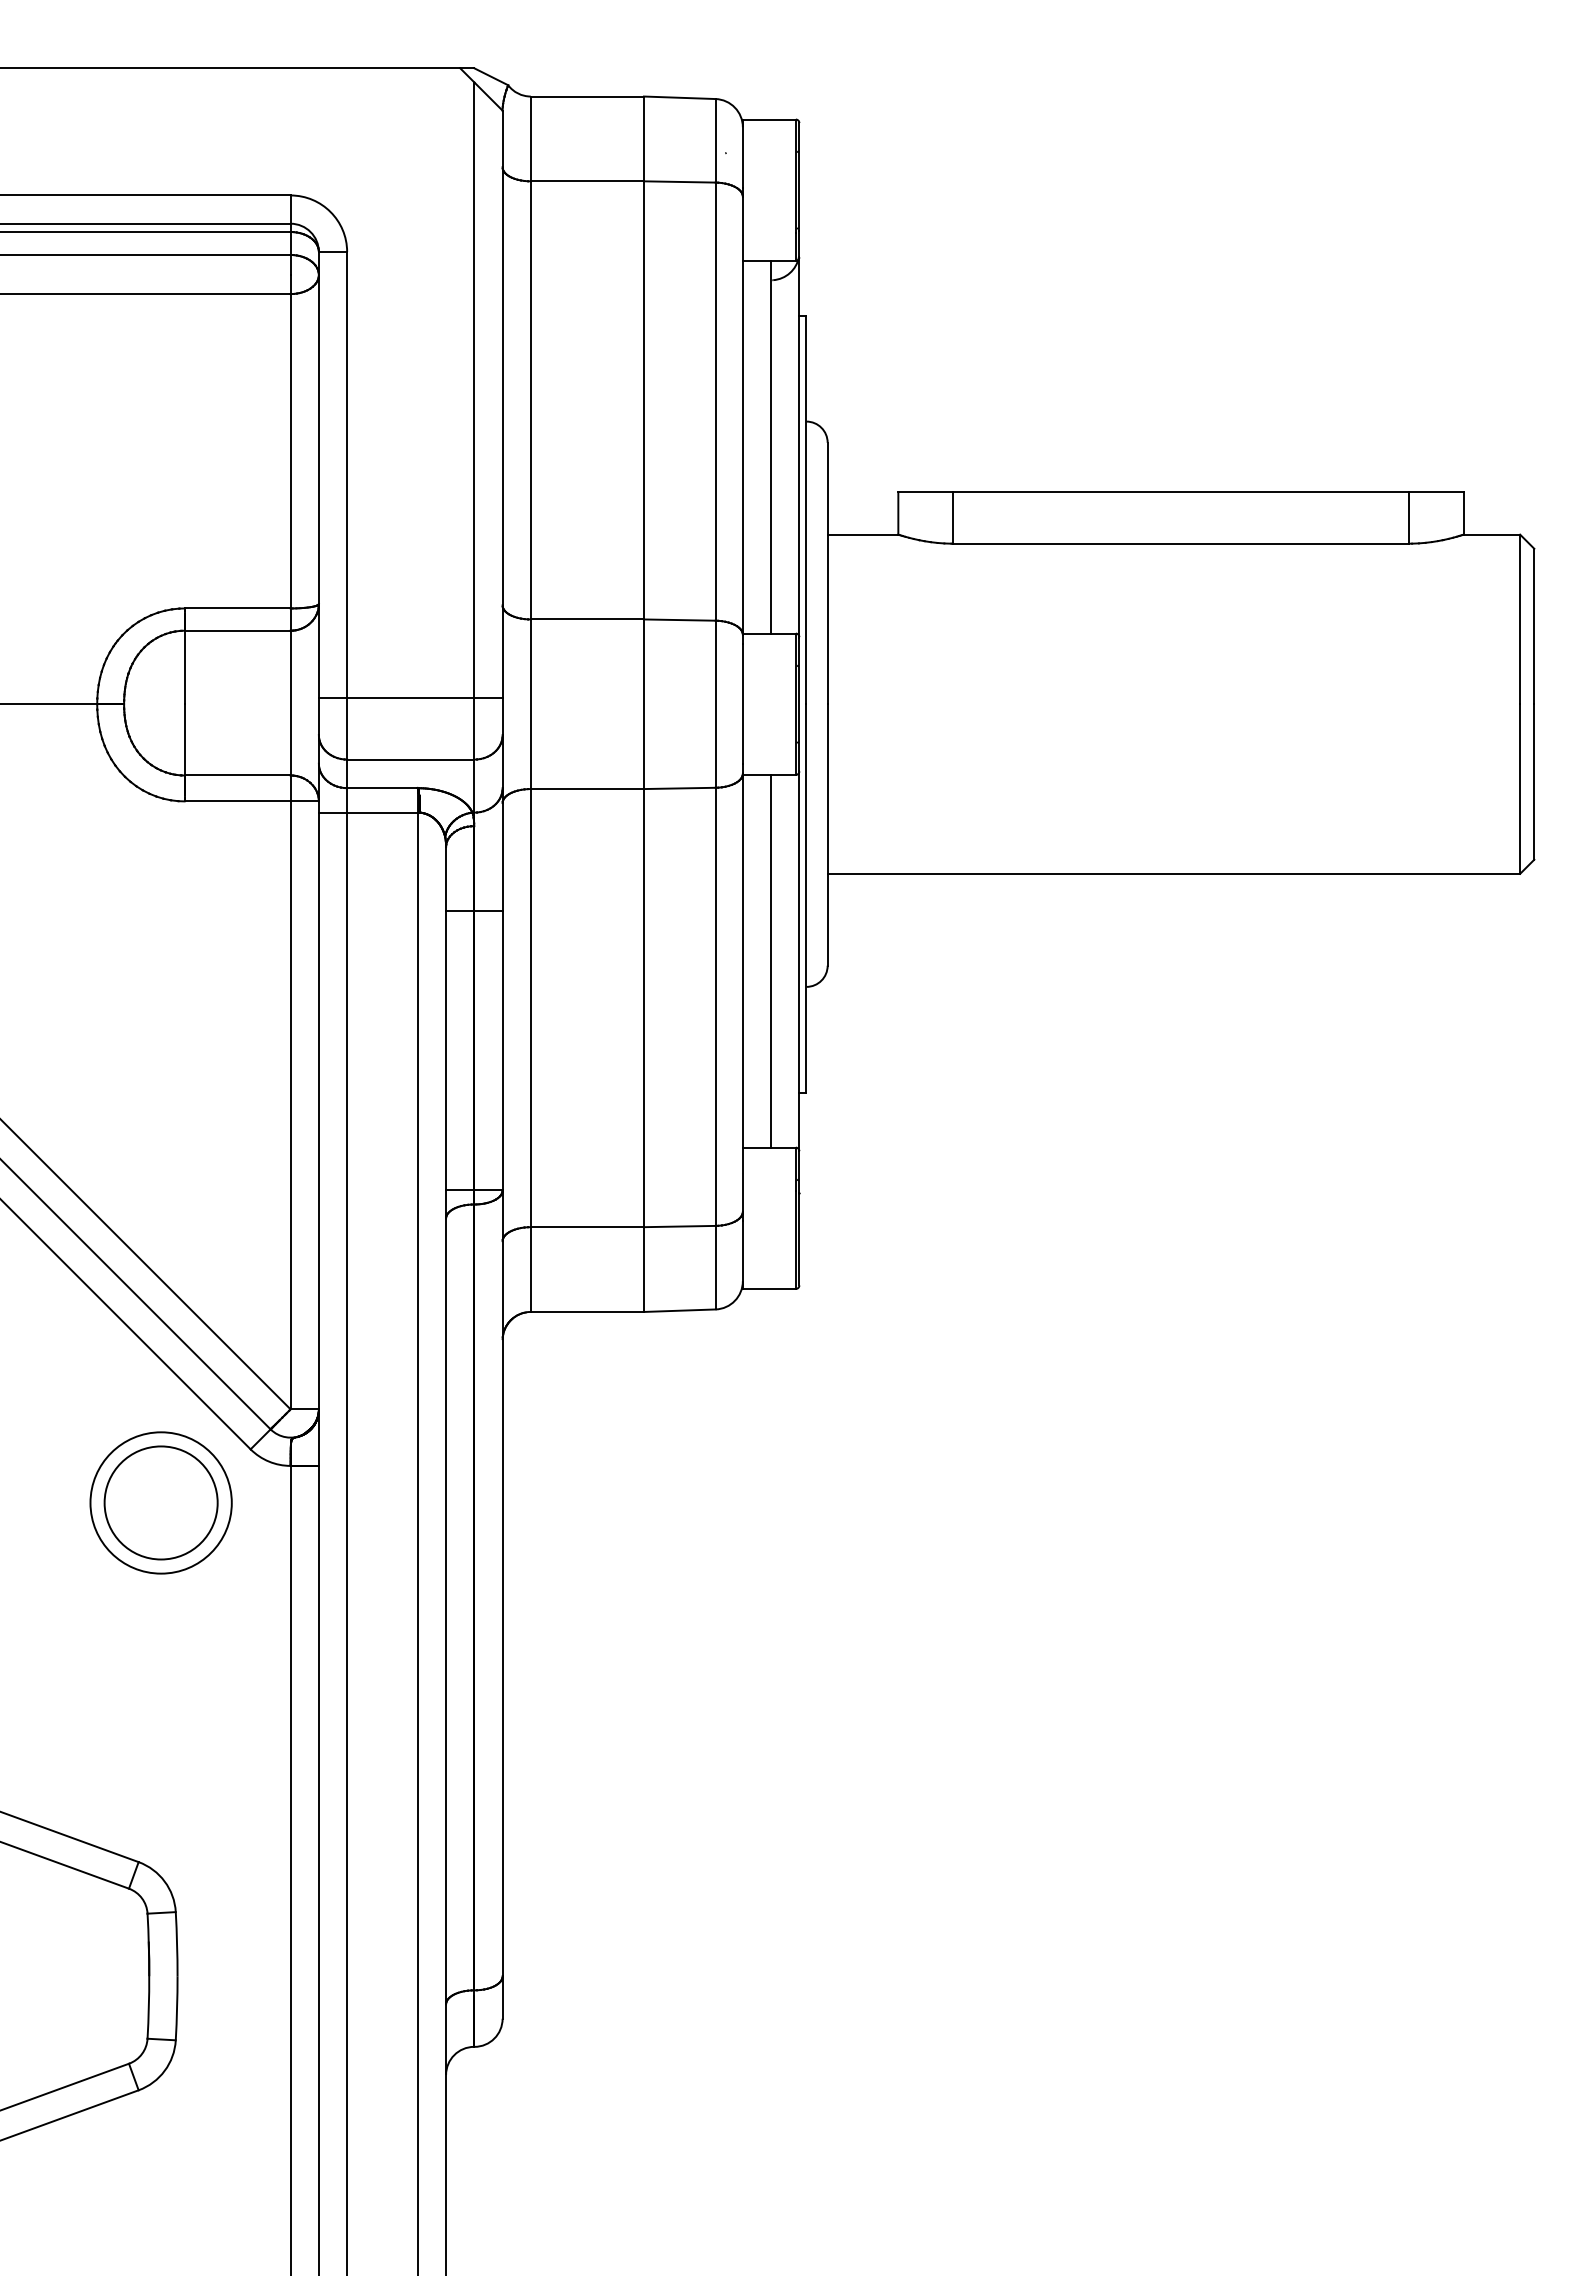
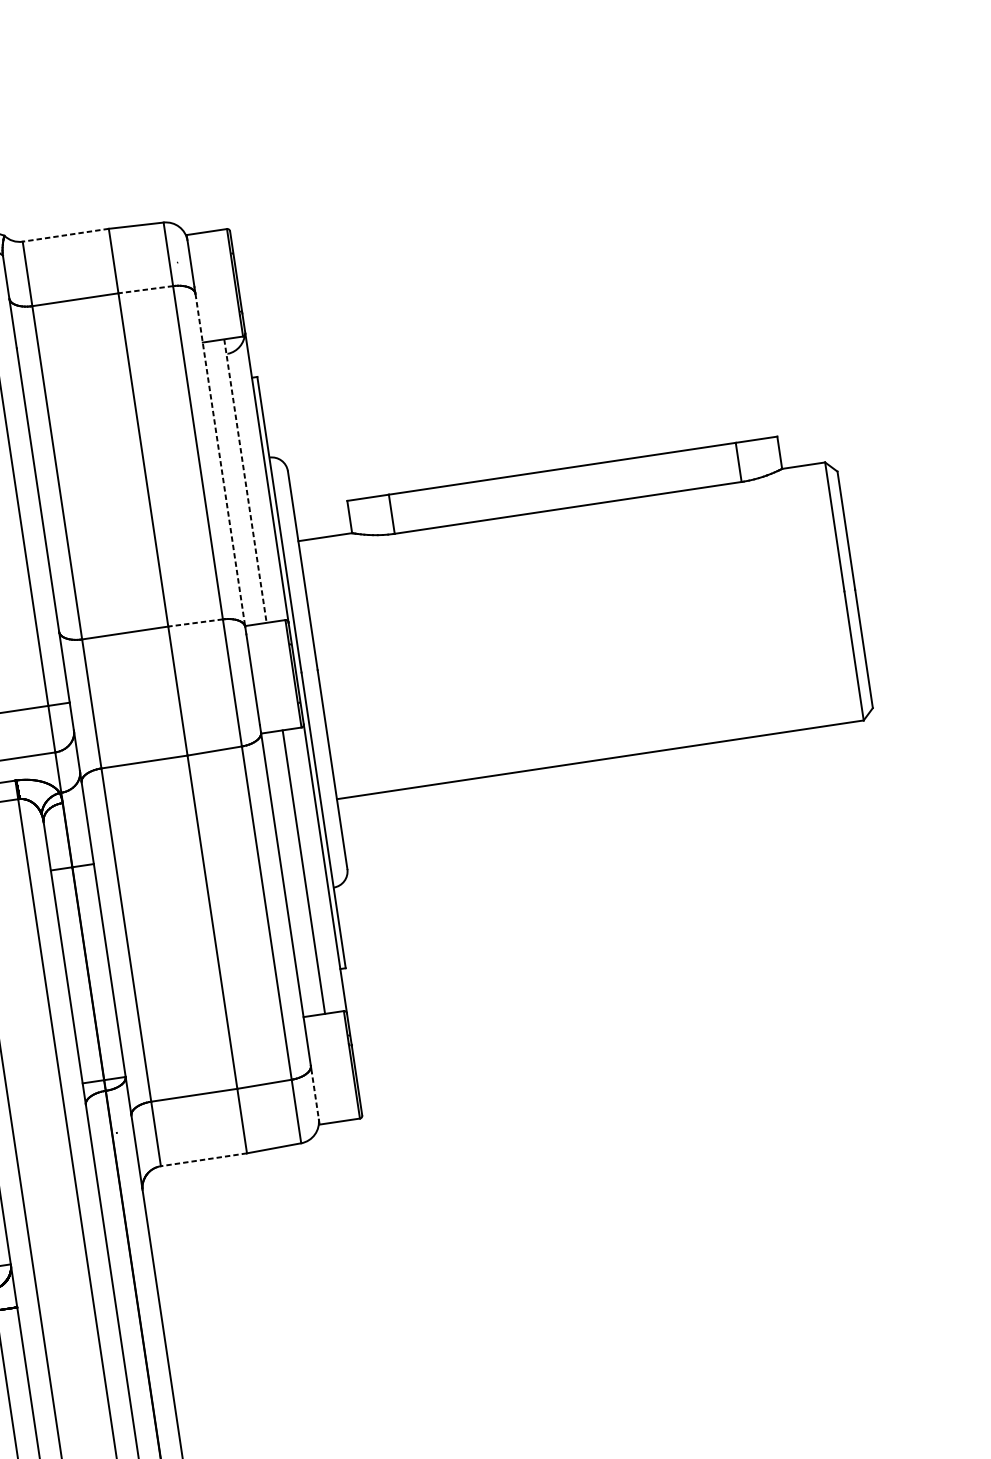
line: (587, 96) -> (65, 235), solid -> dashed
line: (679, 181) -> (145, 289), solid -> dashed
line: (742, 416) -> (220, 460), solid -> dashed
line: (771, 447) -> (245, 481), solid -> dashed
line: (679, 620) -> (195, 623), solid -> dashed
line: (742, 1254) -> (315, 1098), solid -> dashed
line: (587, 1311) -> (204, 1159), solid -> dashed

